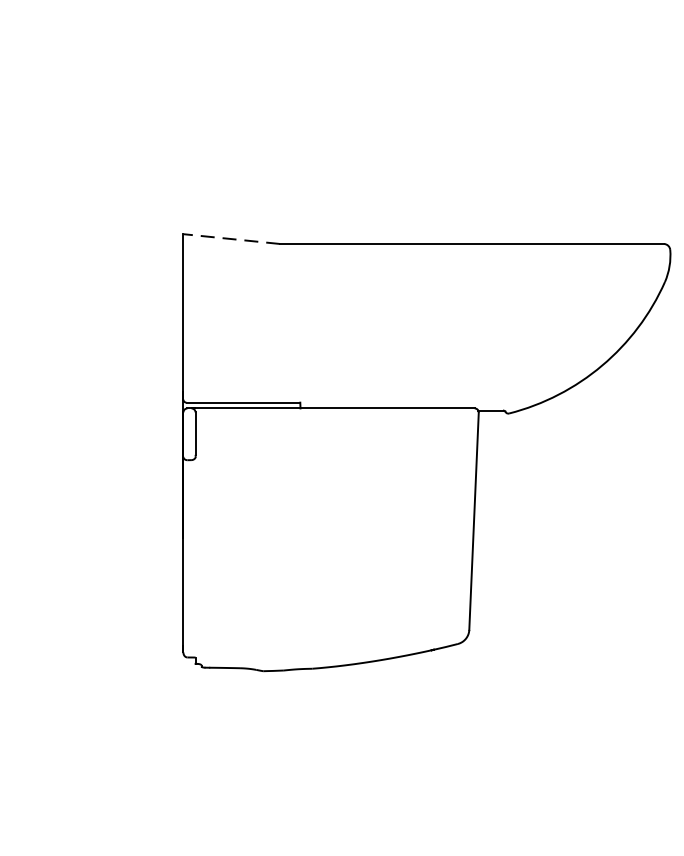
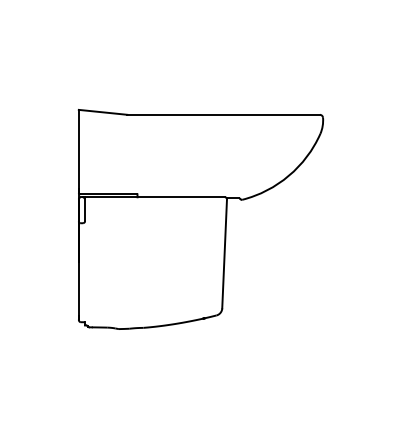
line: (230, 239) -> (102, 112), dashed -> solid

